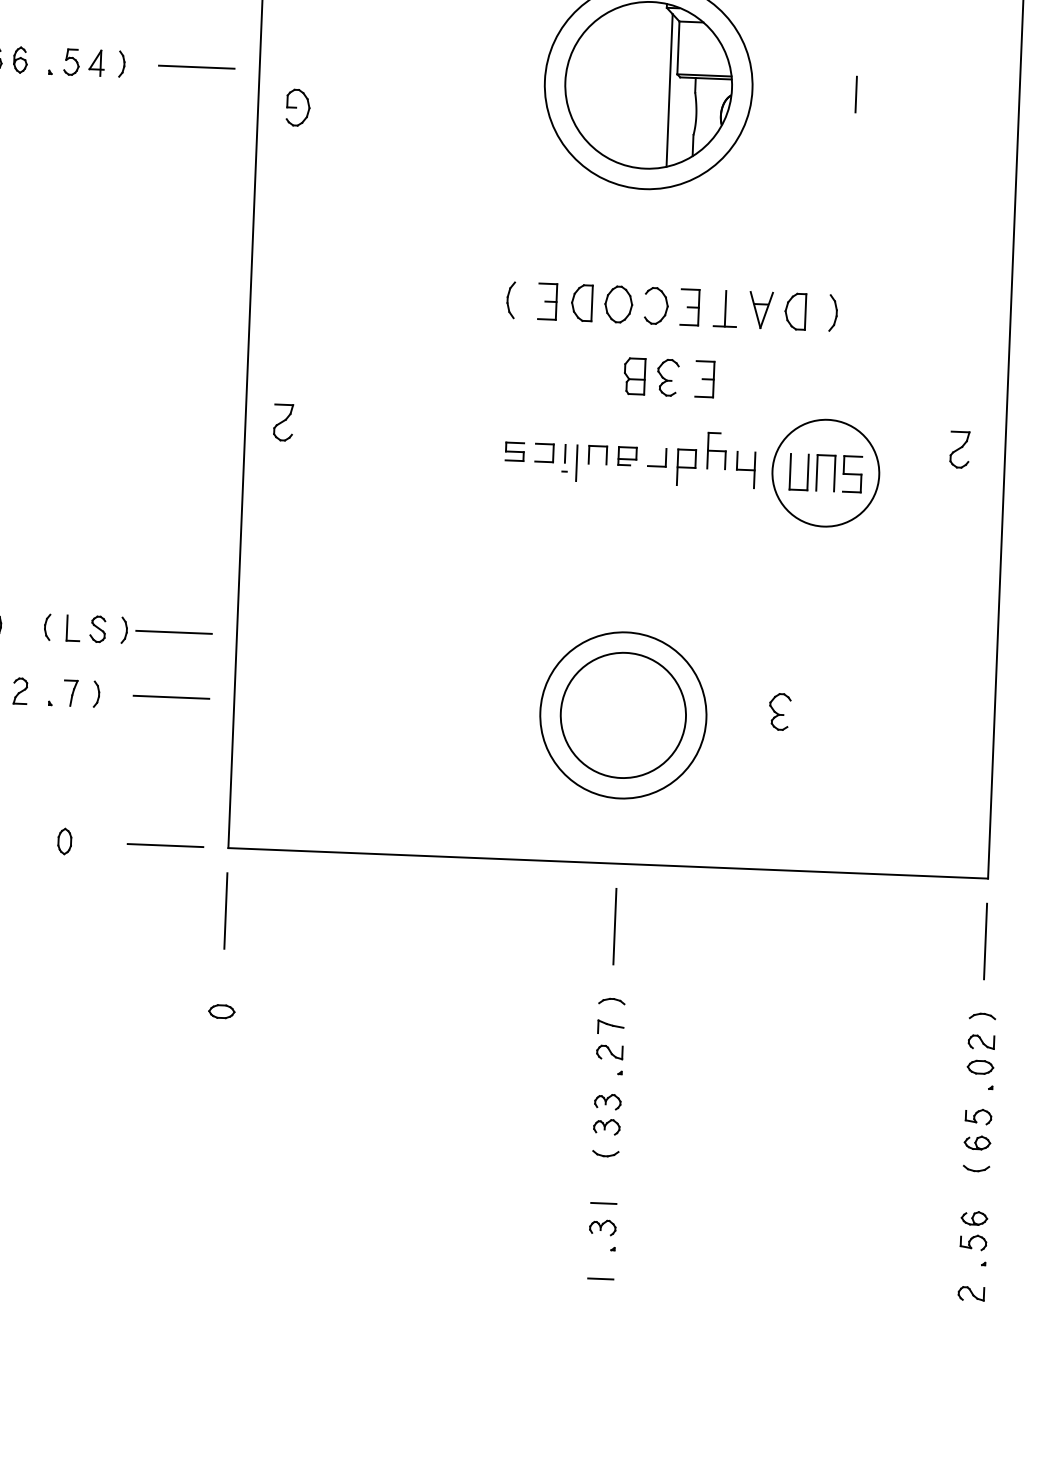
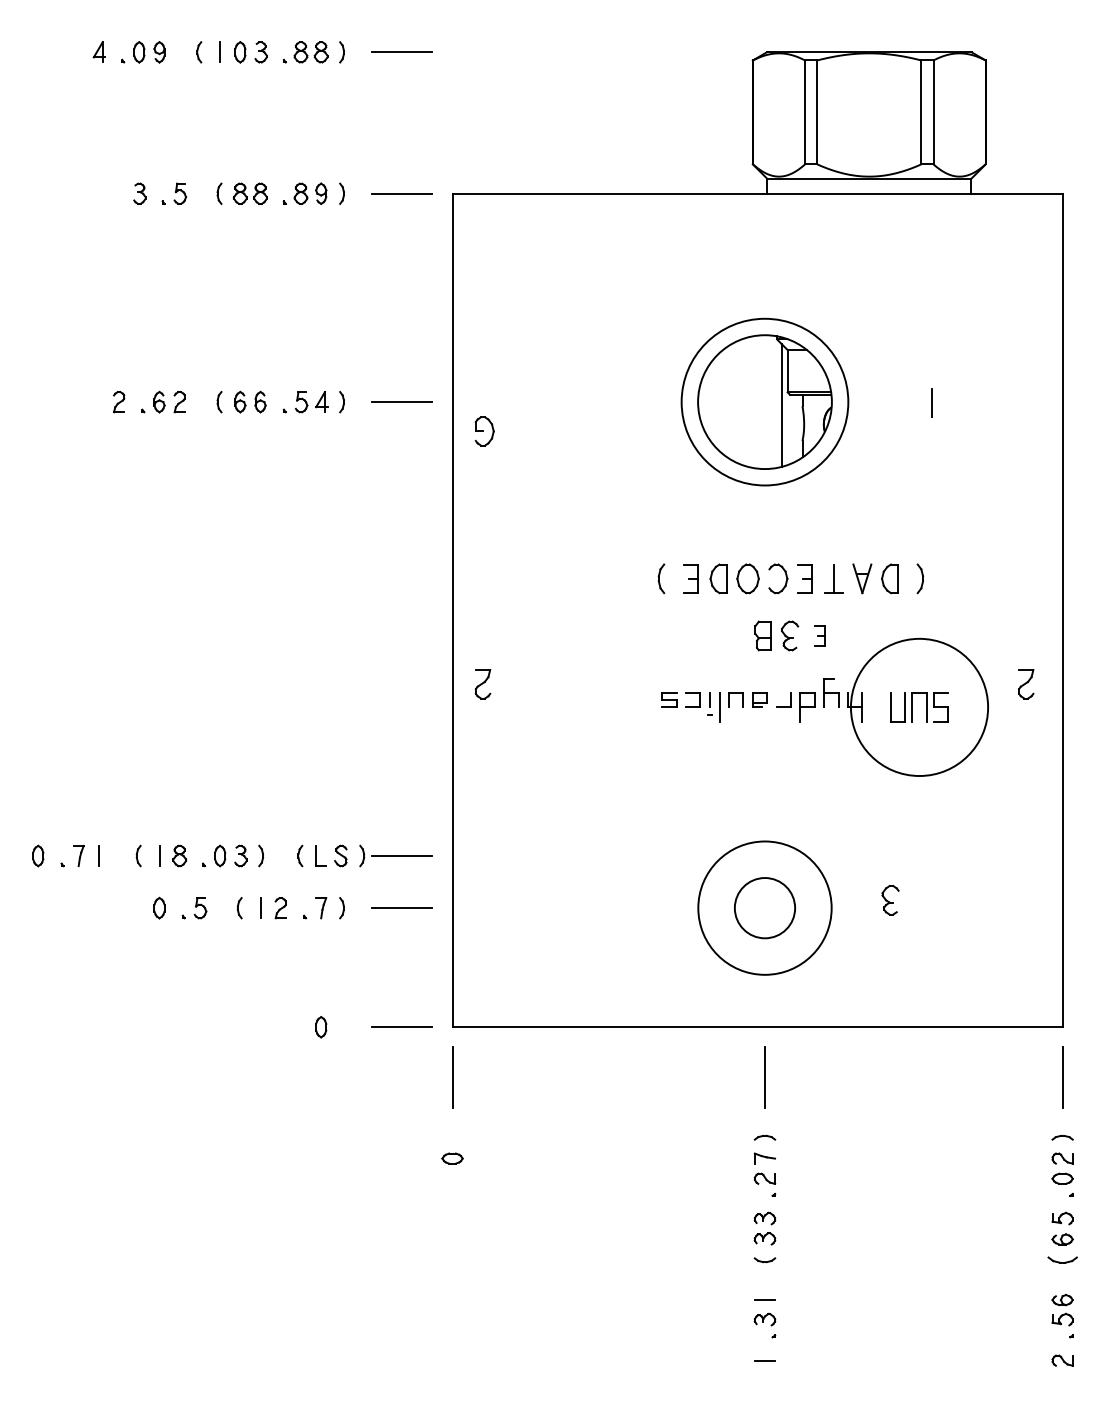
part: (704, 378) -> (819, 635), size x0.7
circle: (825, 473) -> (919, 707), size x1.6
circle: (622, 714) -> (764, 907), size x0.6
part: (976, 1169) -> (1062, 1260), size x1.4

